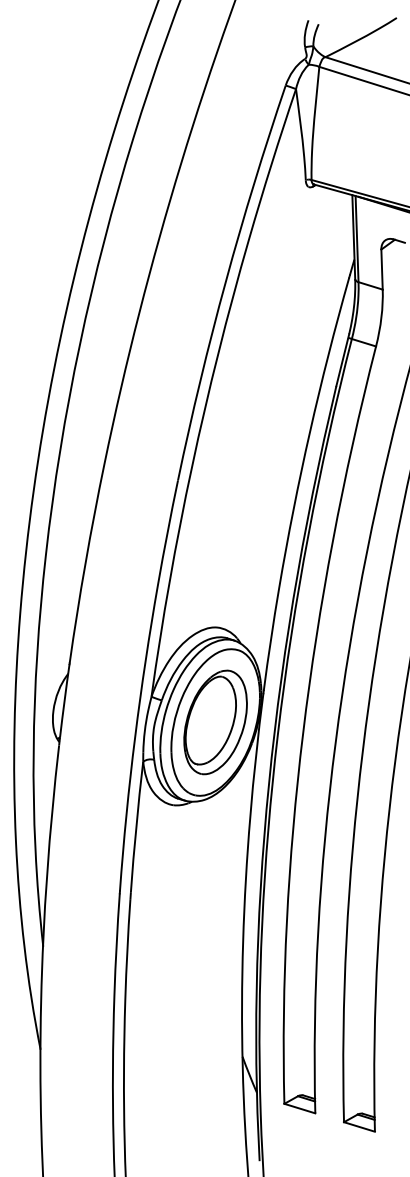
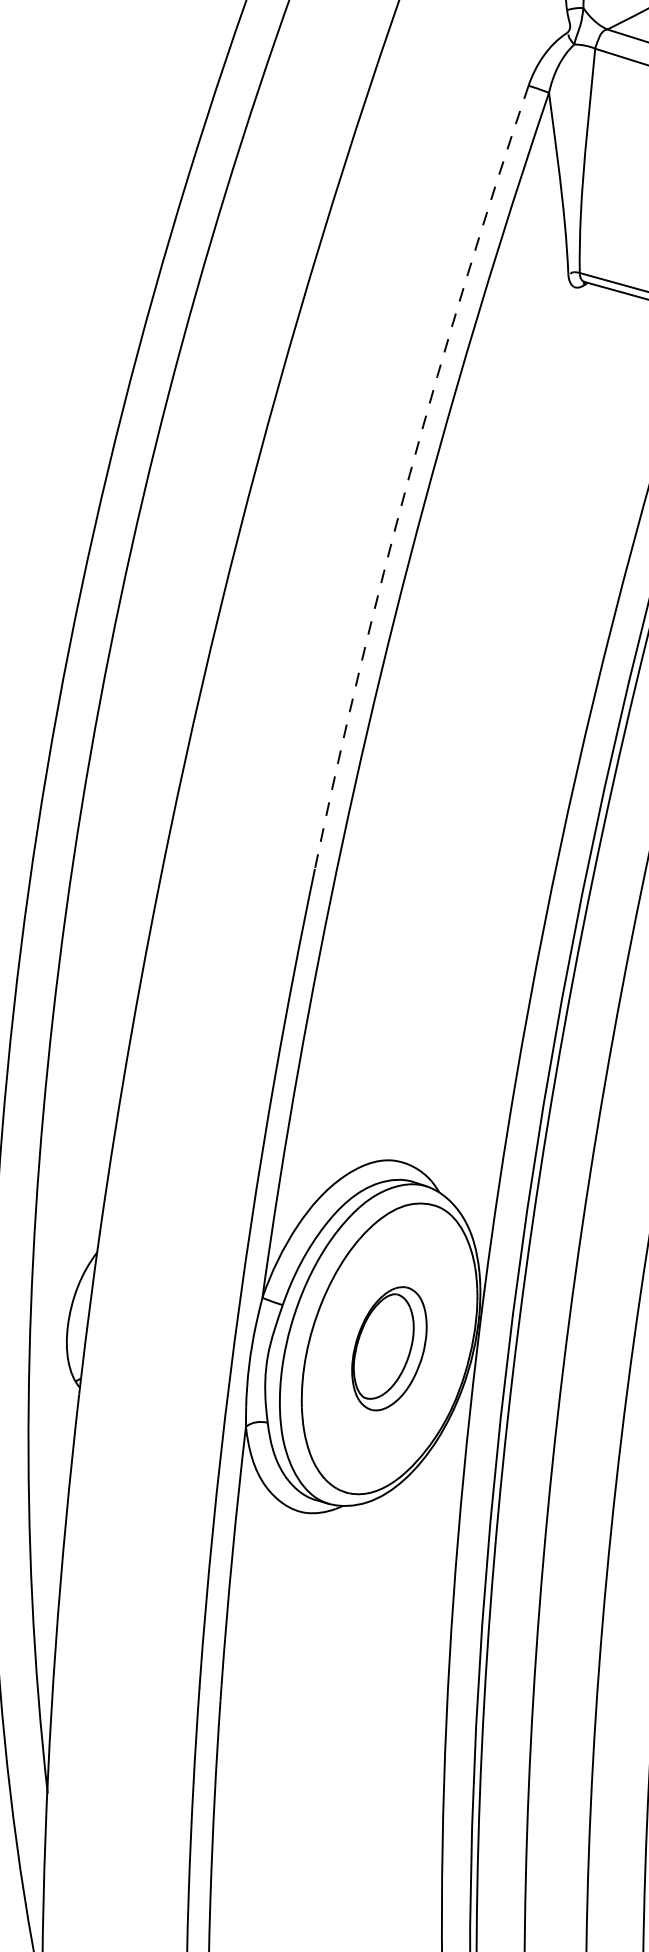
arc: (225, 281) -> (409, 474), solid -> dashed
part: (215, 722) -> (389, 1348), size x0.6

